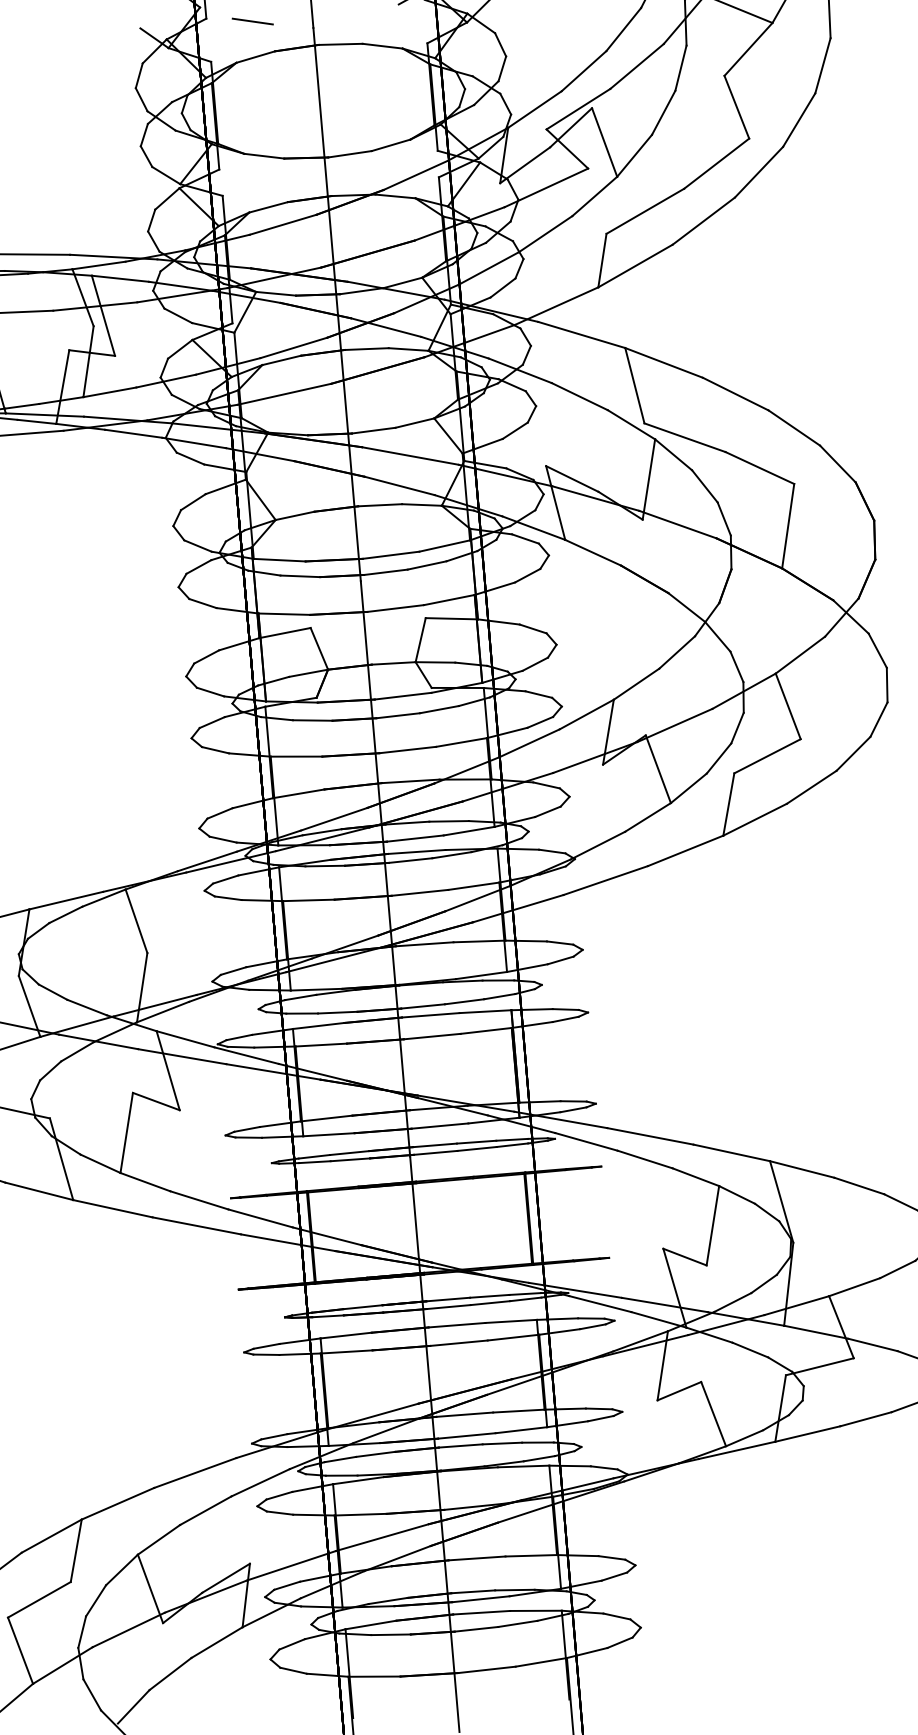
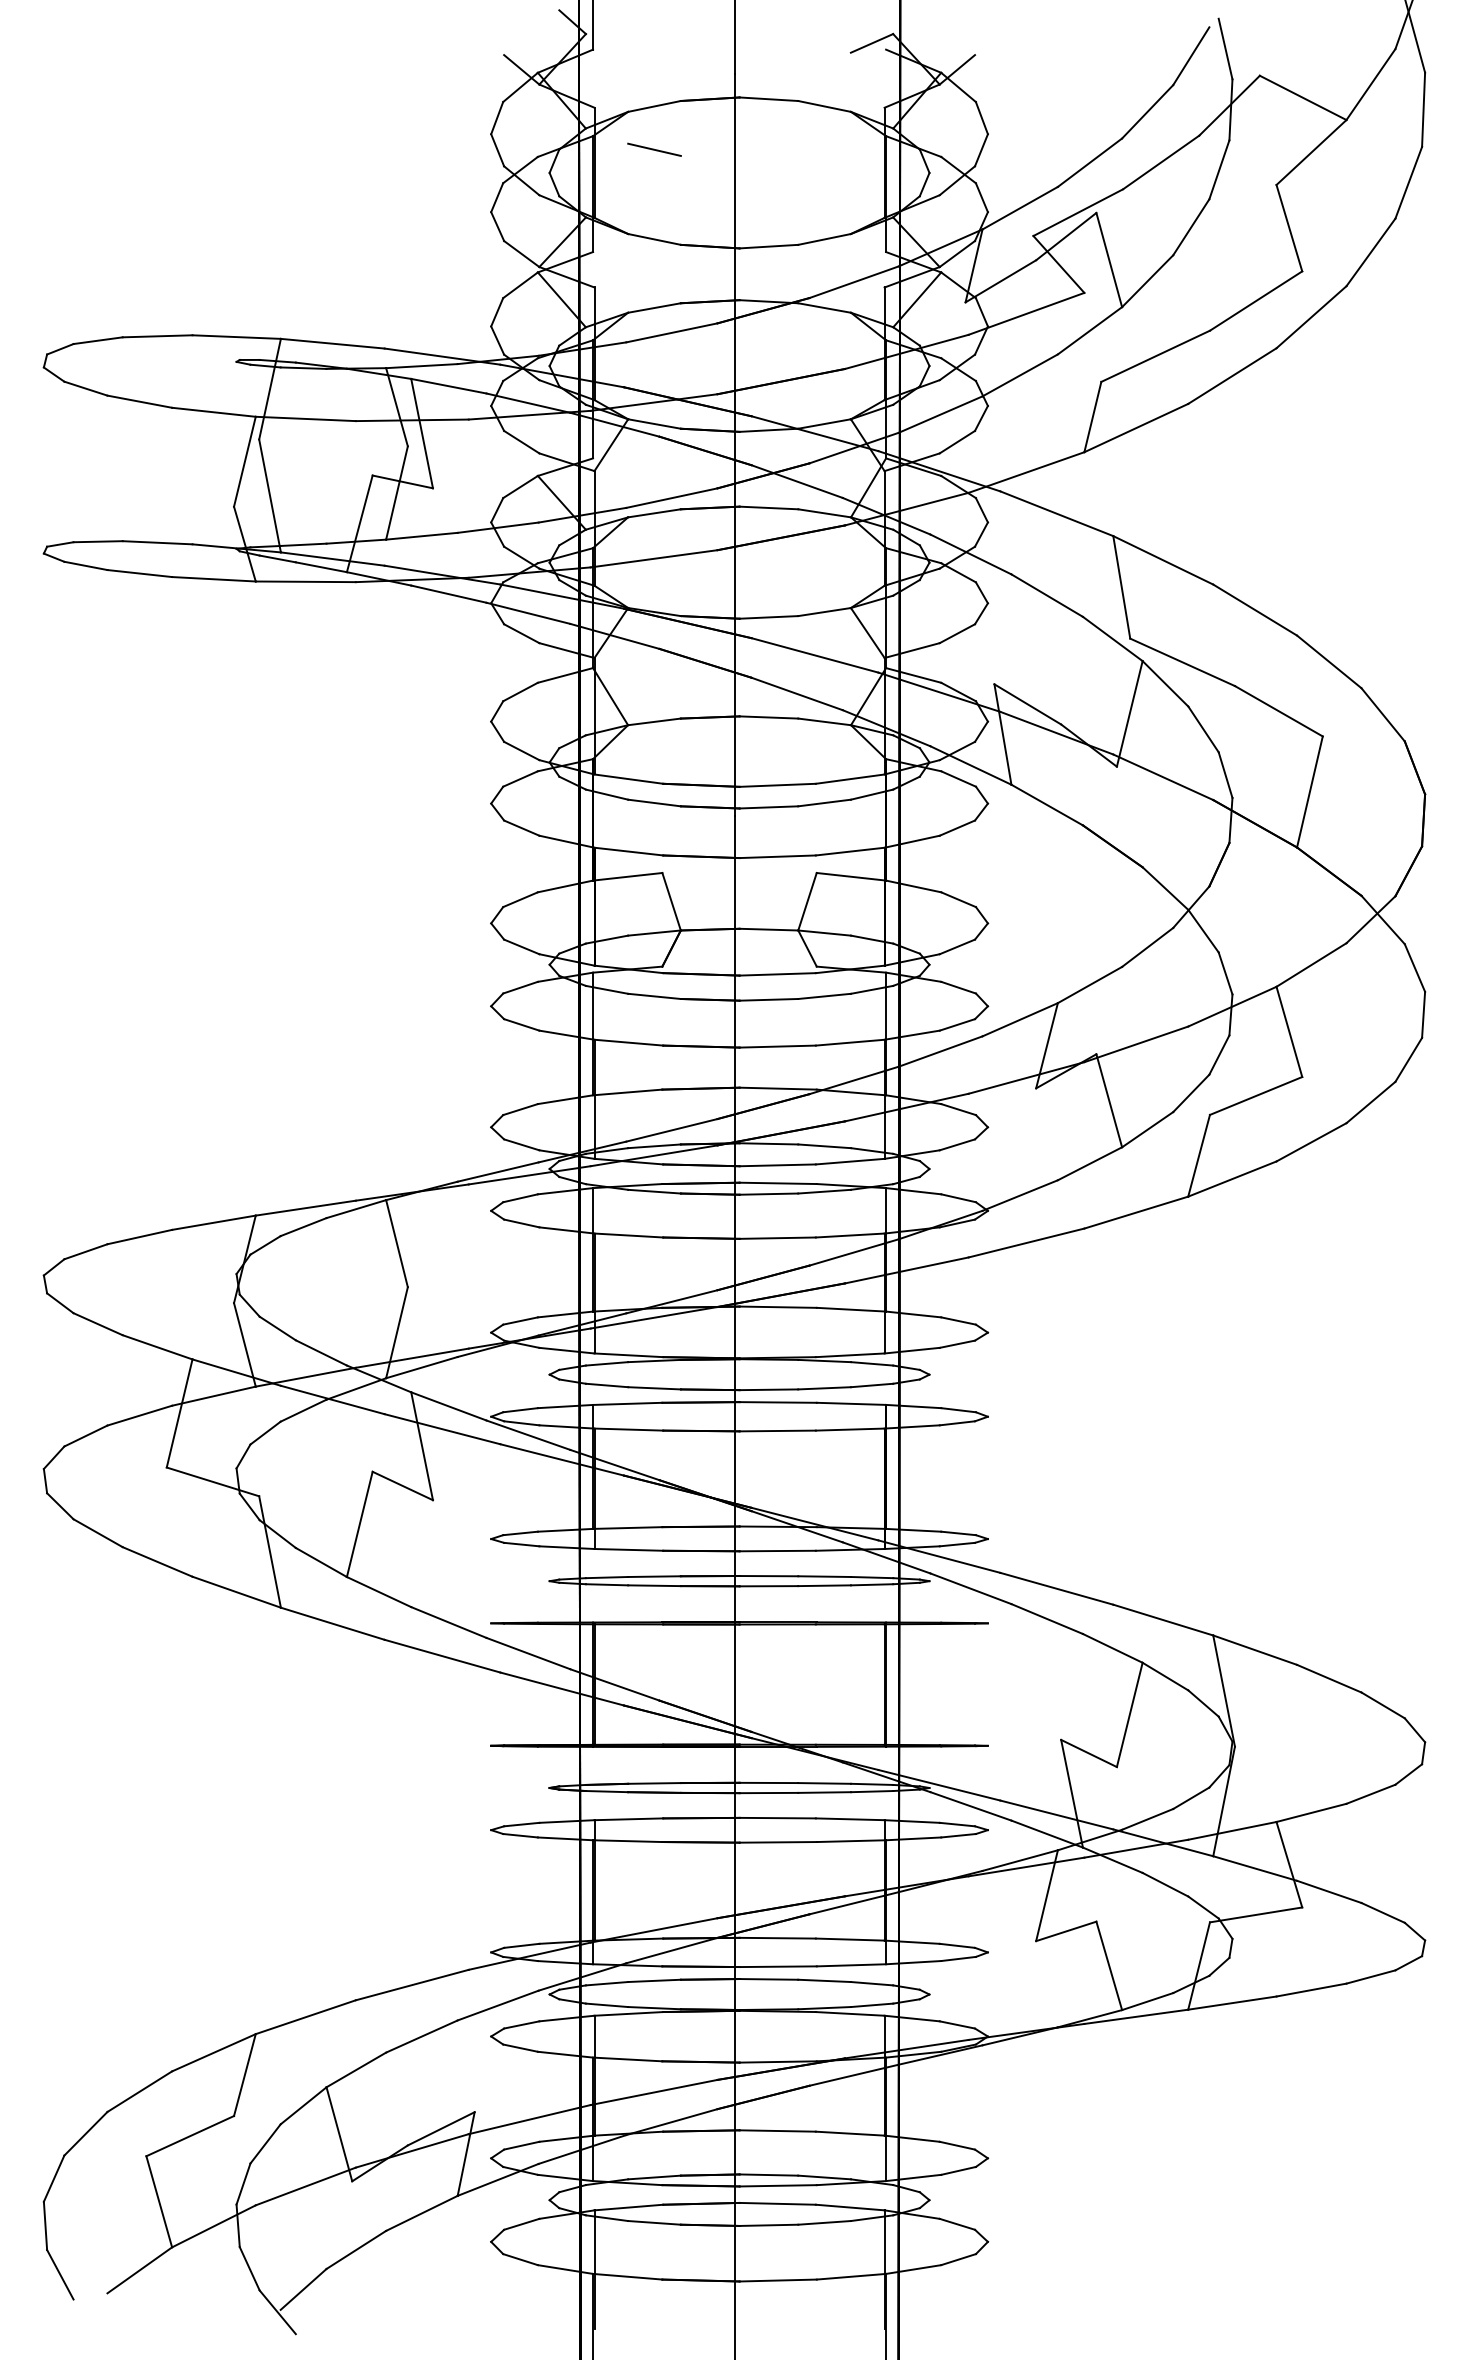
line: (252, 21) -> (654, 149), moved

